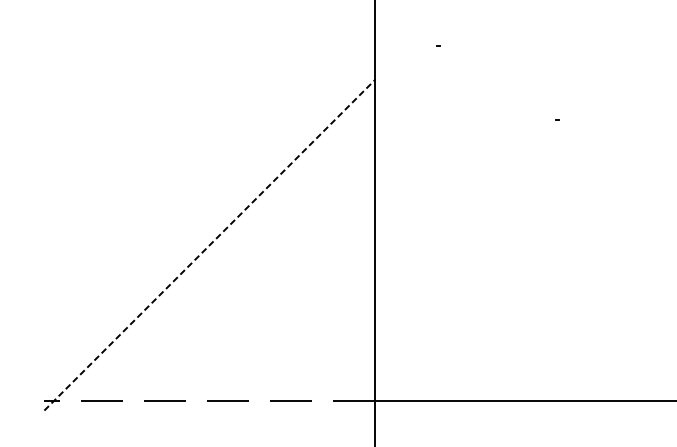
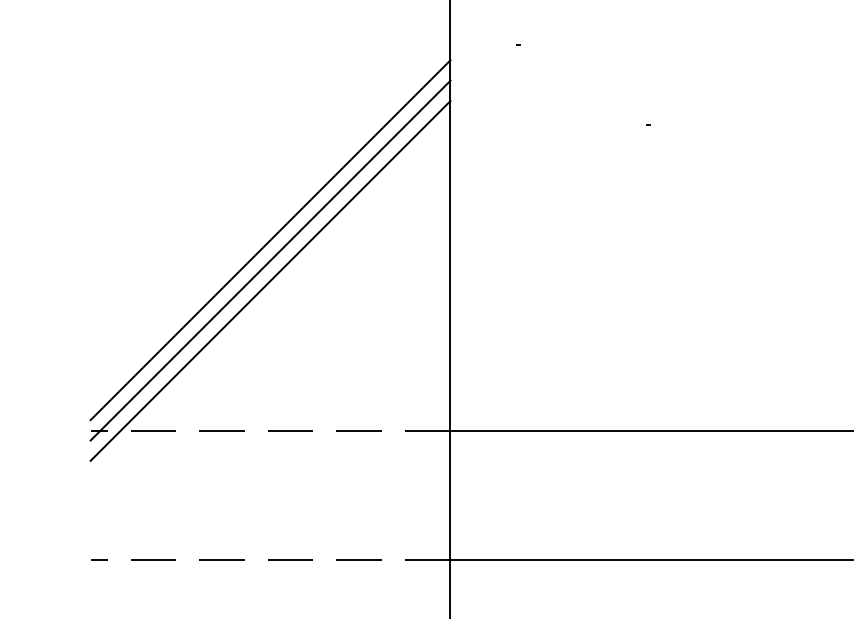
line: (209, 226) -> (270, 240), added
line: (209, 244) -> (270, 260), dashed -> solid
line: (209, 263) -> (270, 280), added

